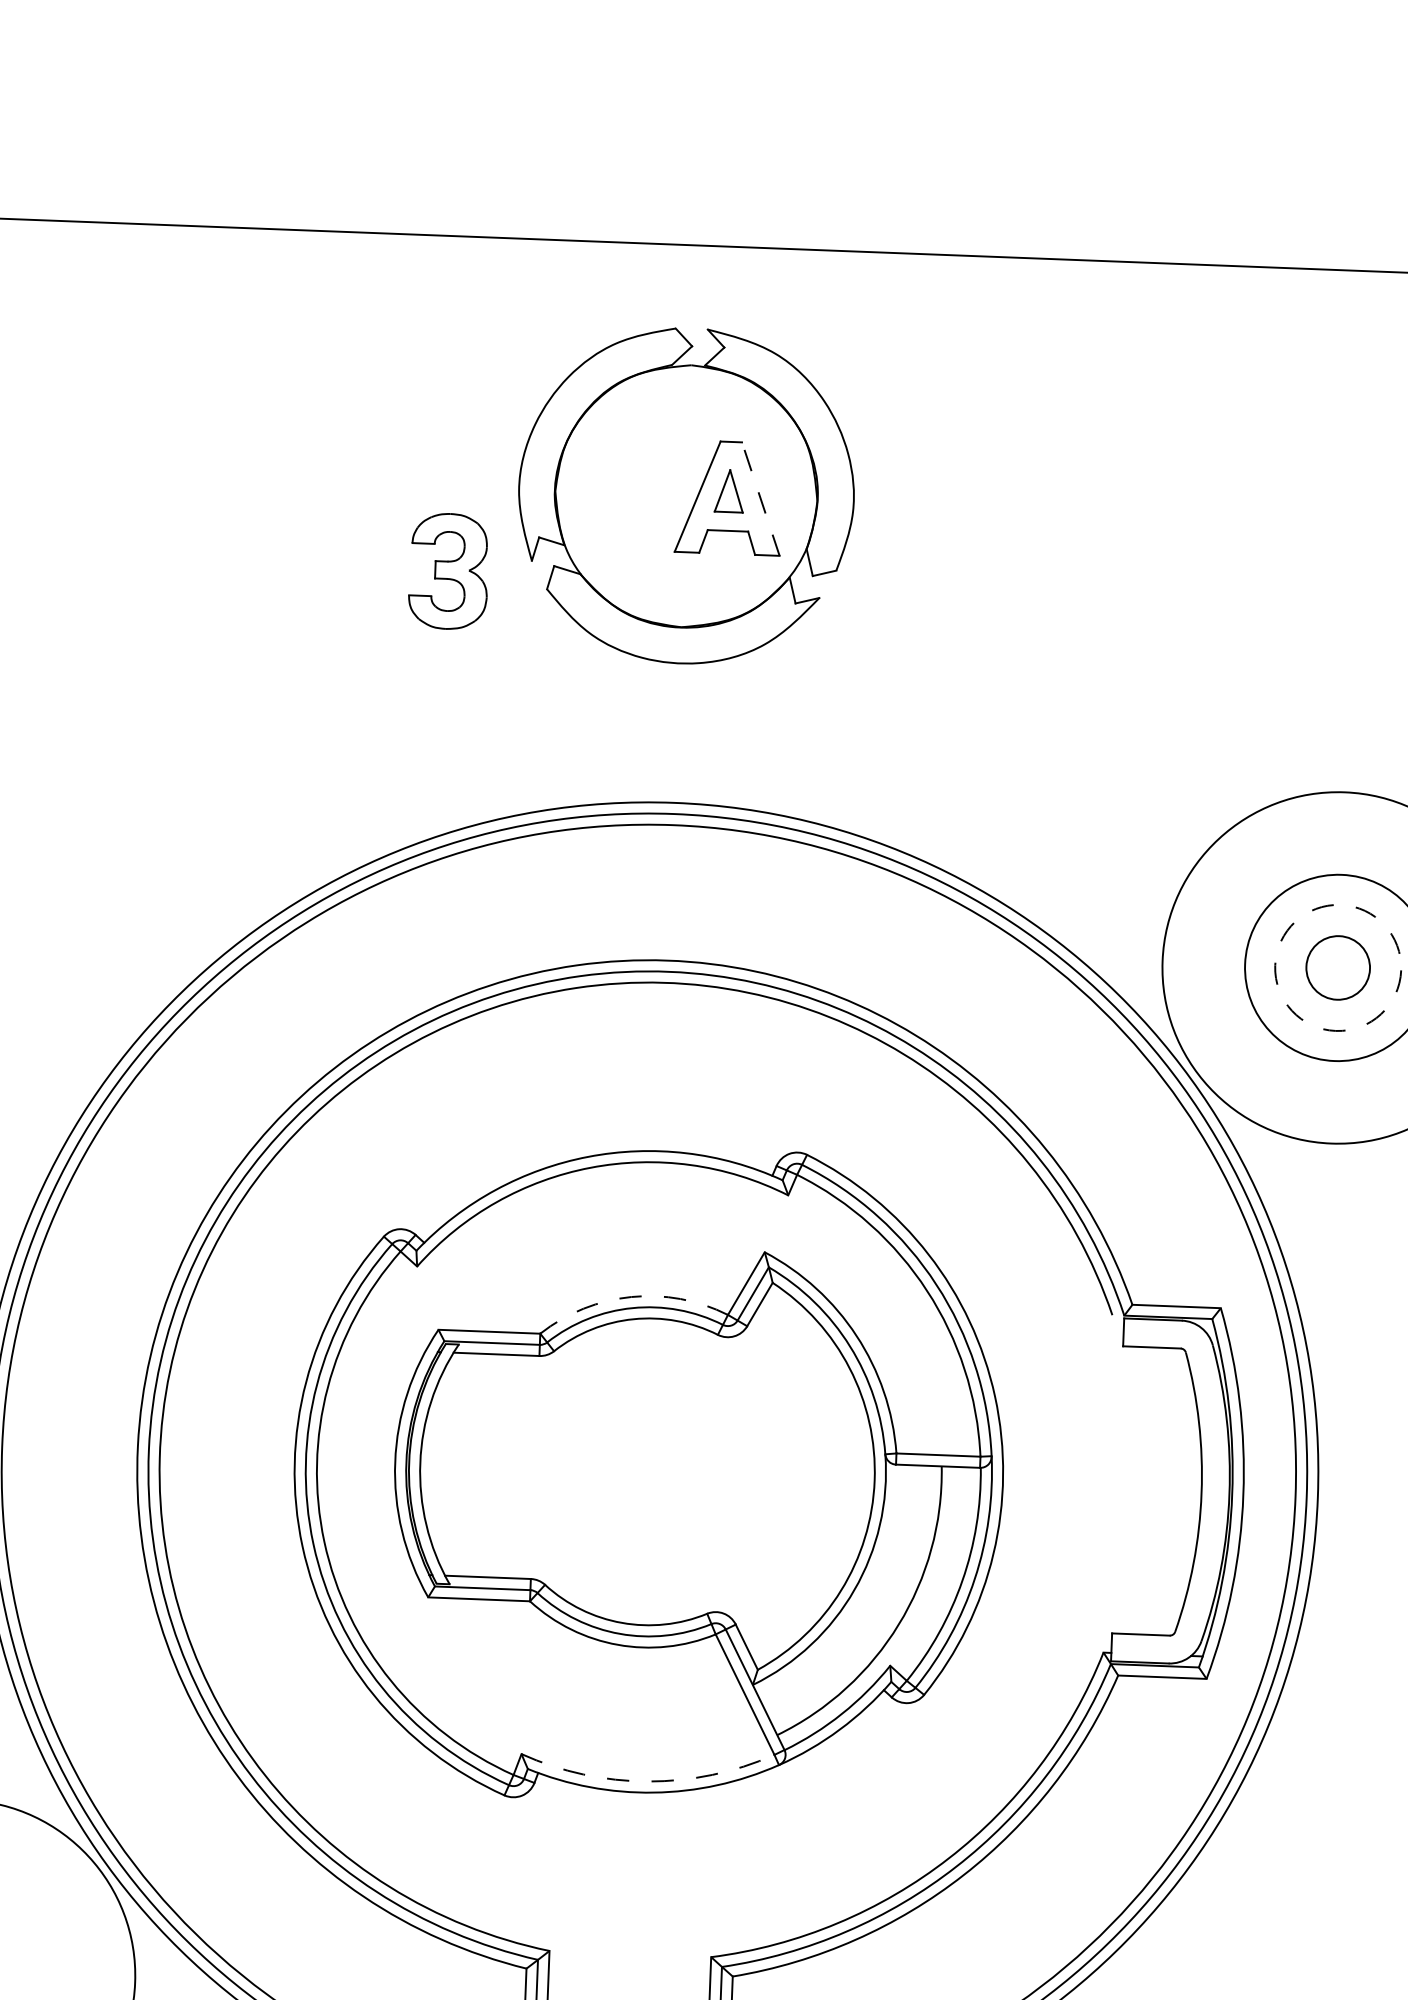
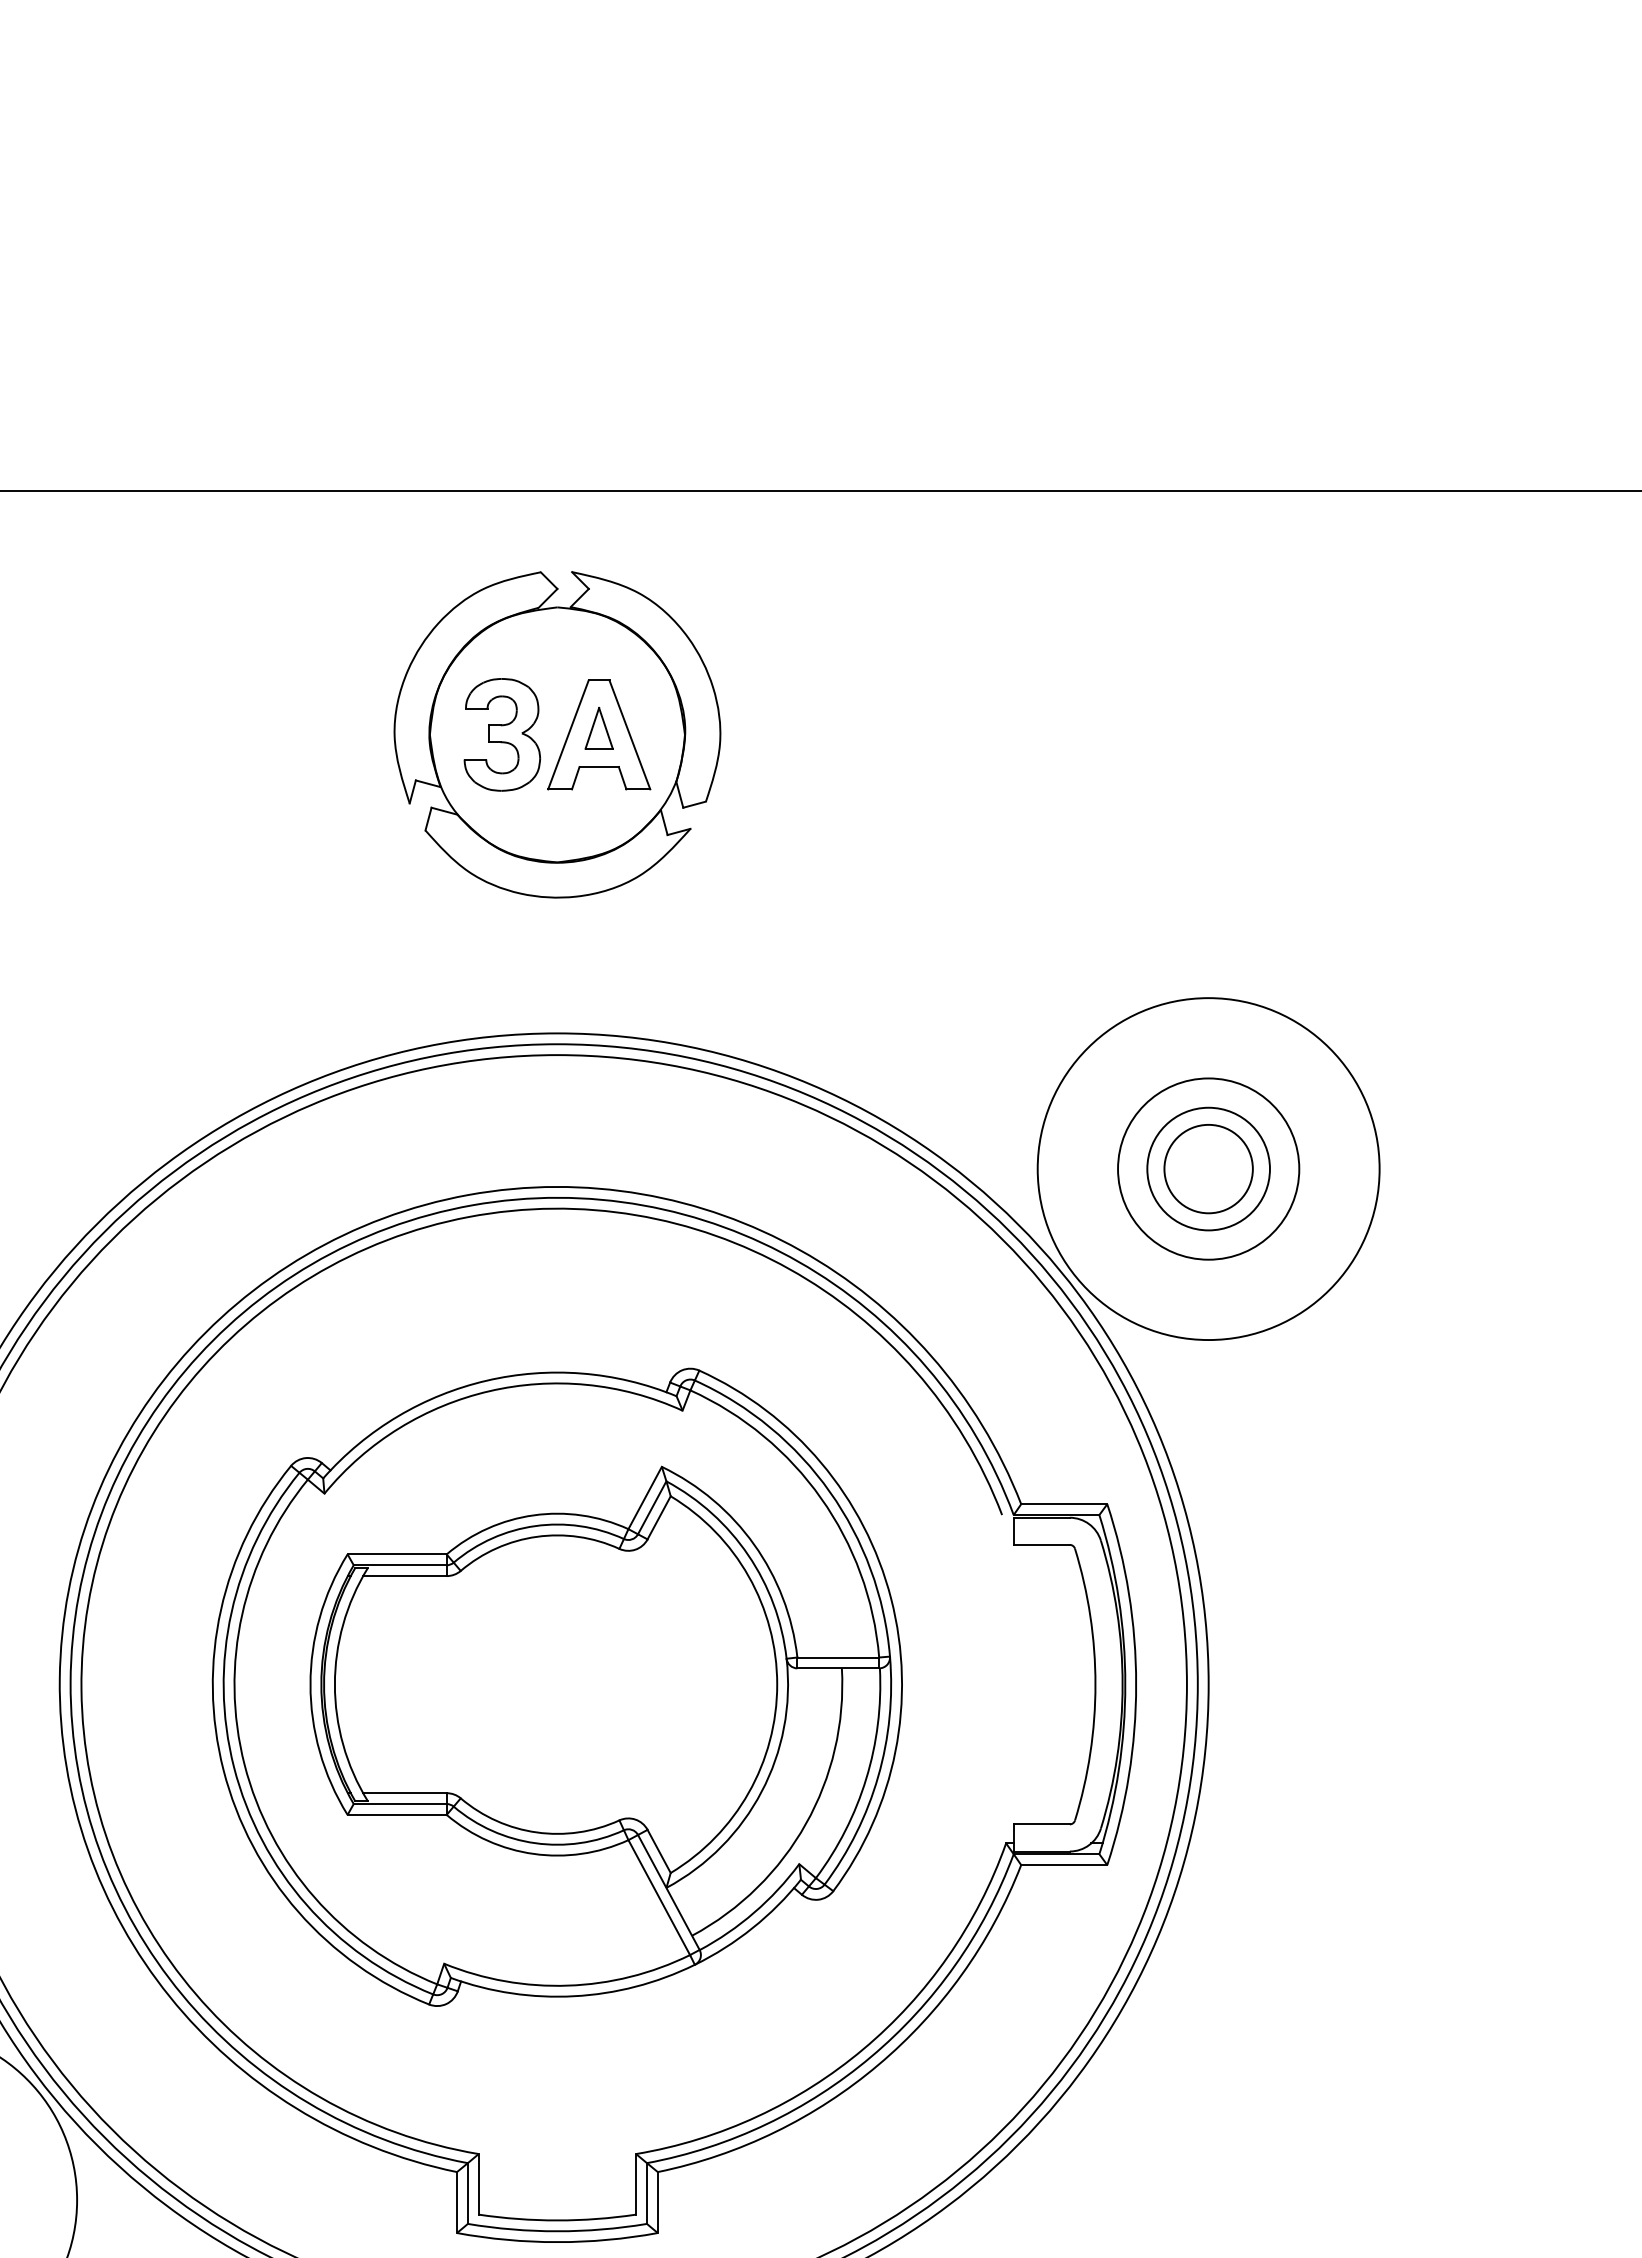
line: (760, 498) -> (629, 734), dashed -> solid
part: (449, 571) -> (502, 734), moved
circle: (1338, 967) -> (1208, 1168), dashed -> solid
circle: (1338, 967) -> (1208, 1168), size x1.43
arc: (630, 1297) -> (533, 1515), dashed -> solid
arc: (648, 1781) -> (568, 1985), dashed -> solid

